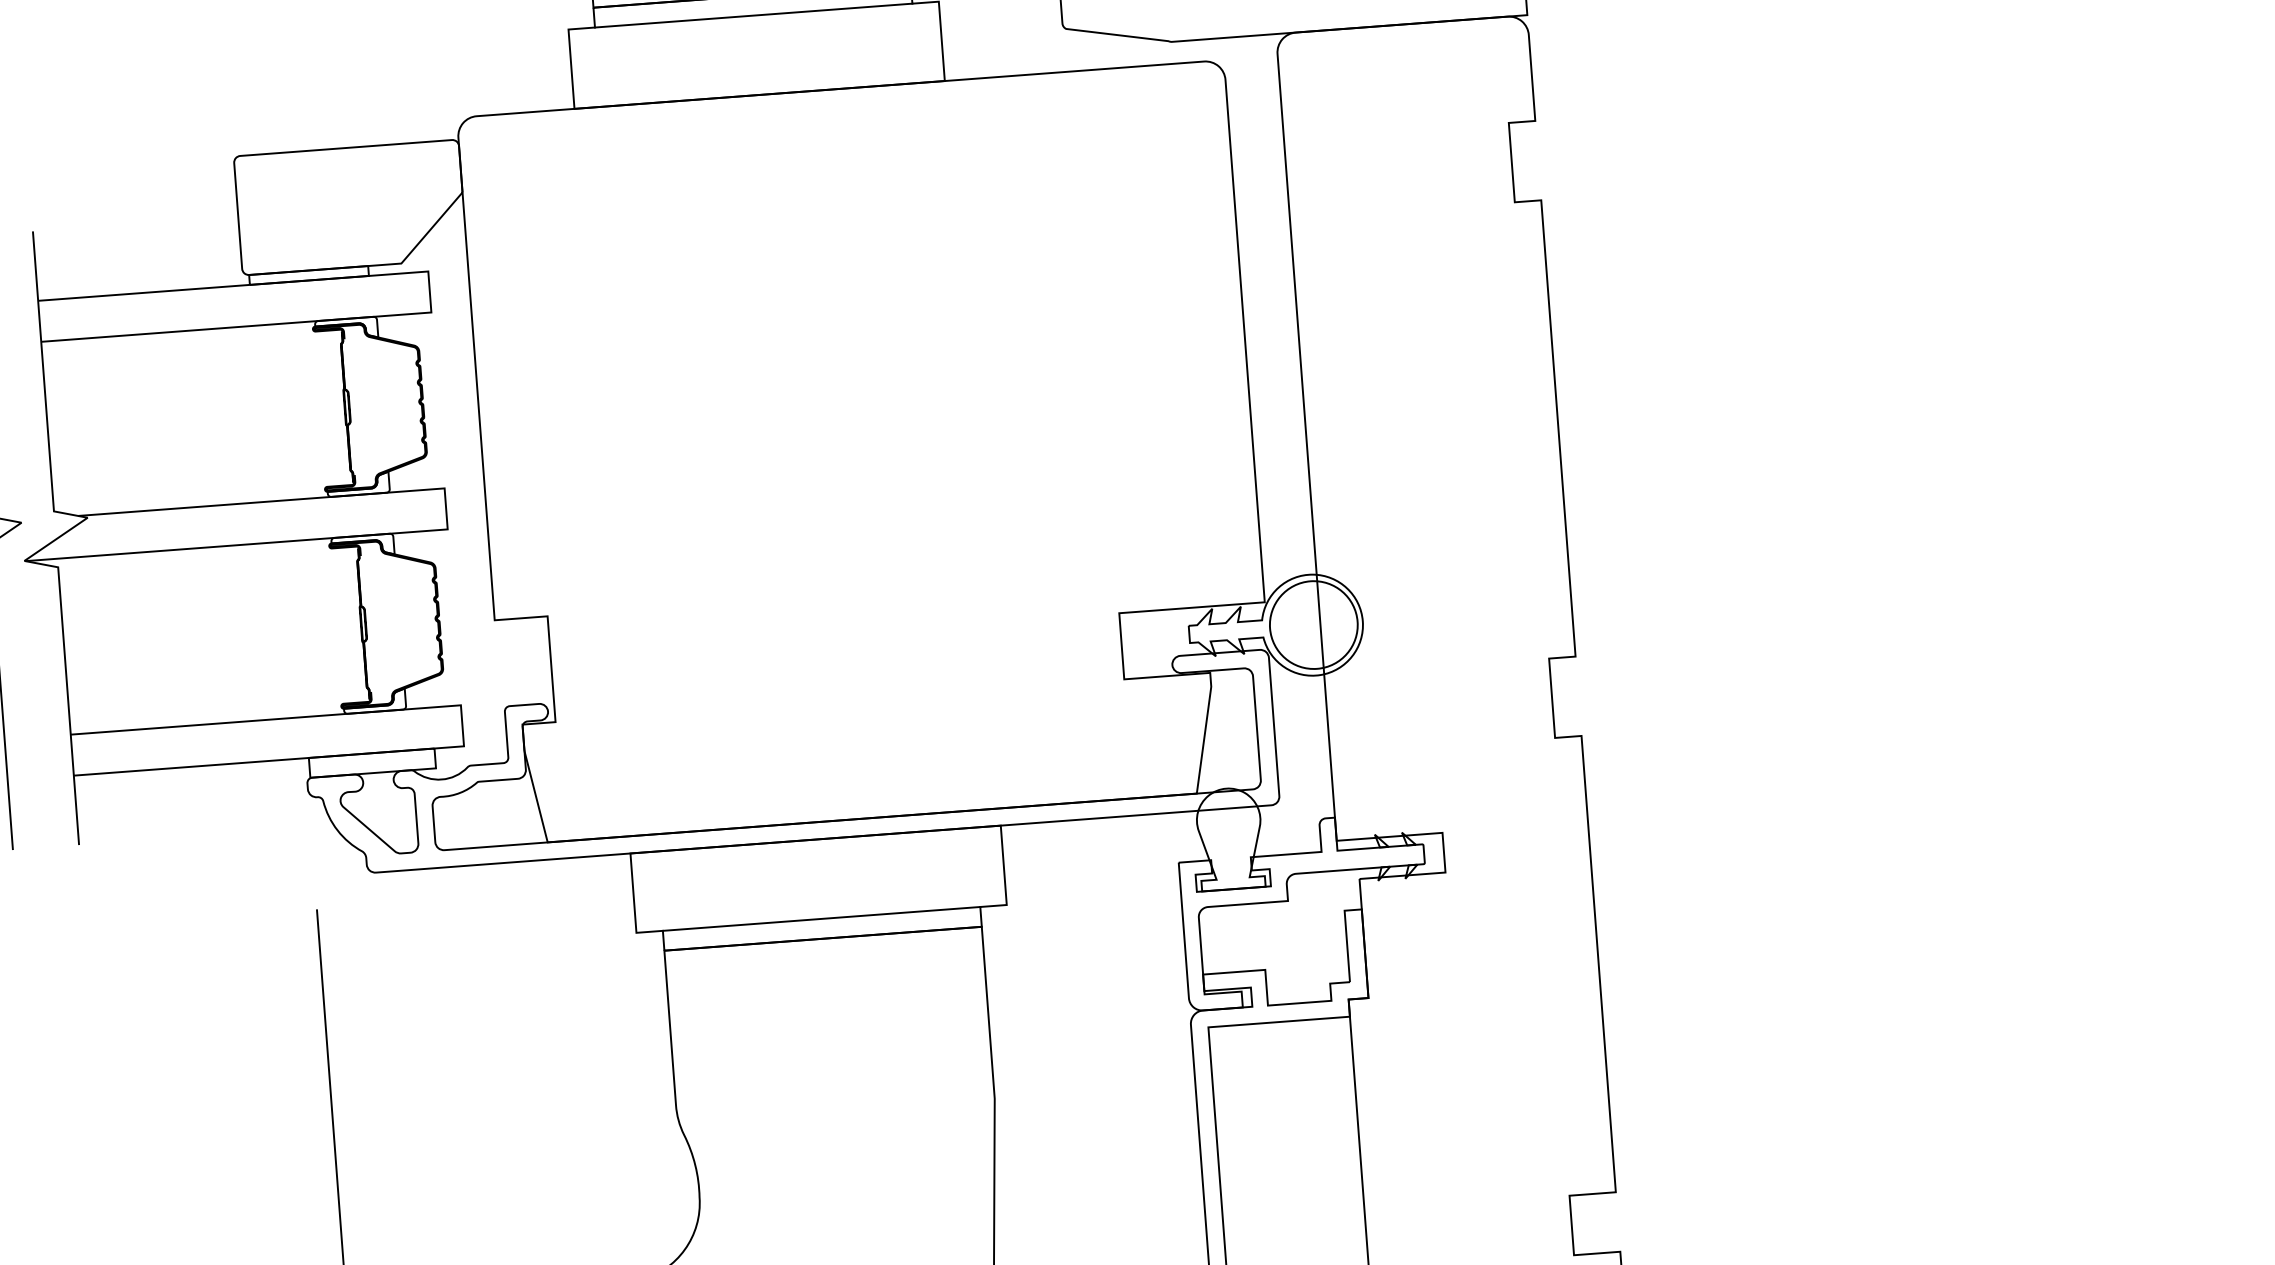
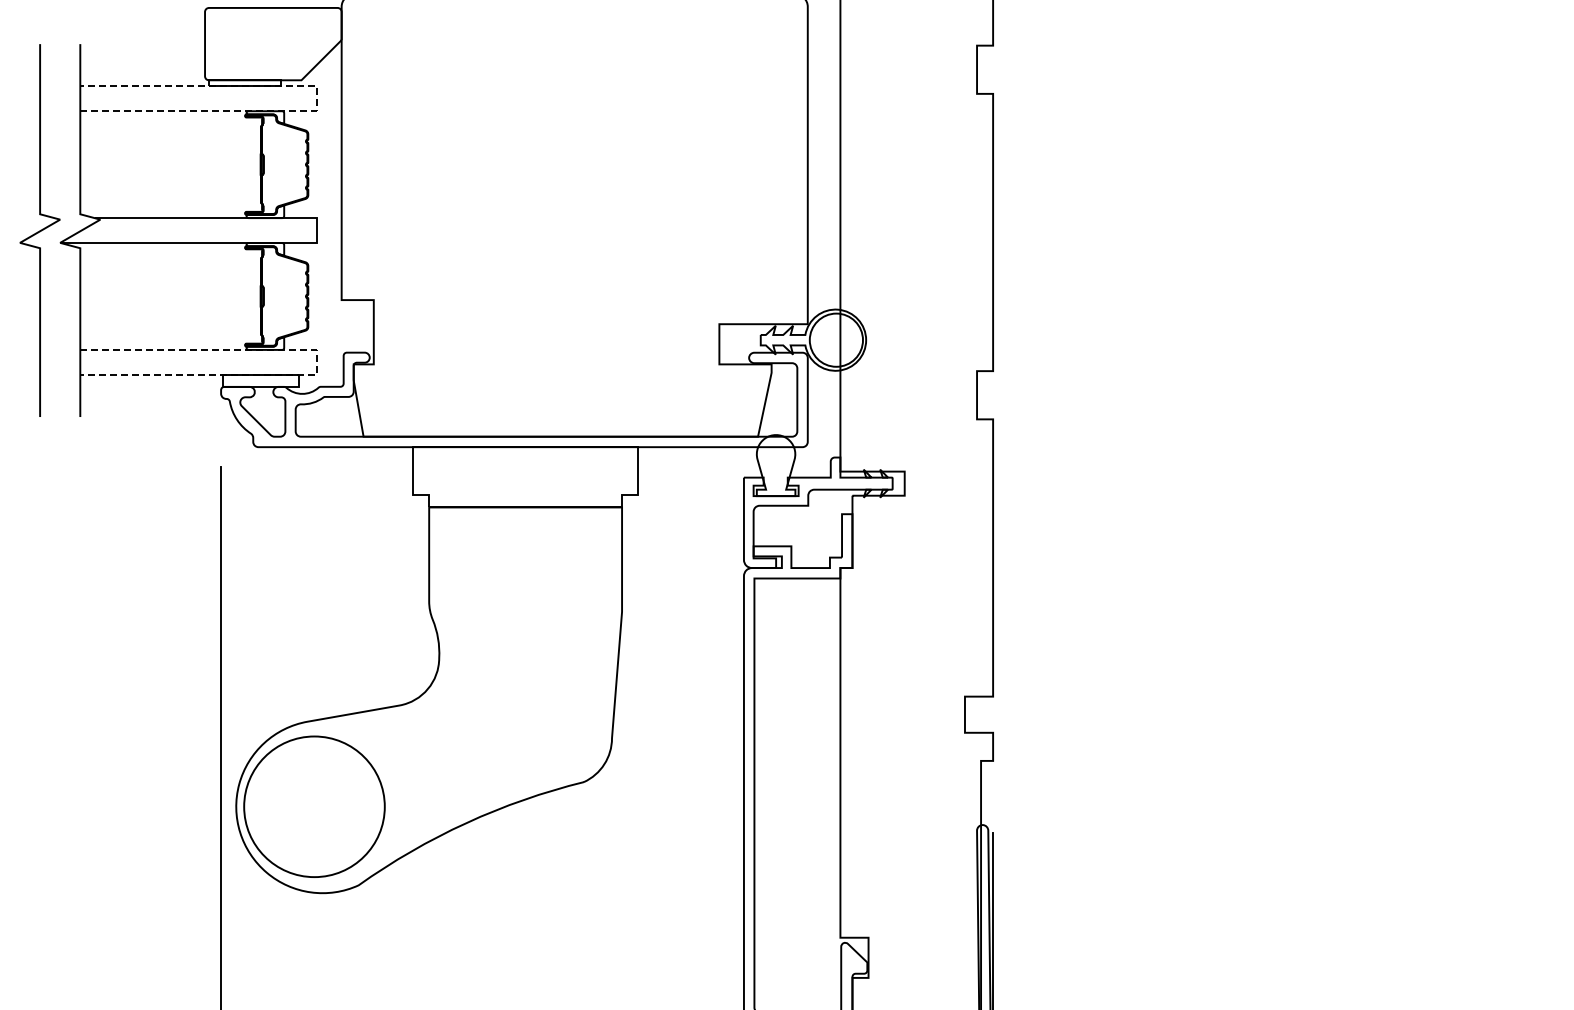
line: (430, 291) -> (317, 98), solid -> dashed
line: (462, 725) -> (317, 362), solid -> dashed
line: (821, 919) -> (525, 495), removed

